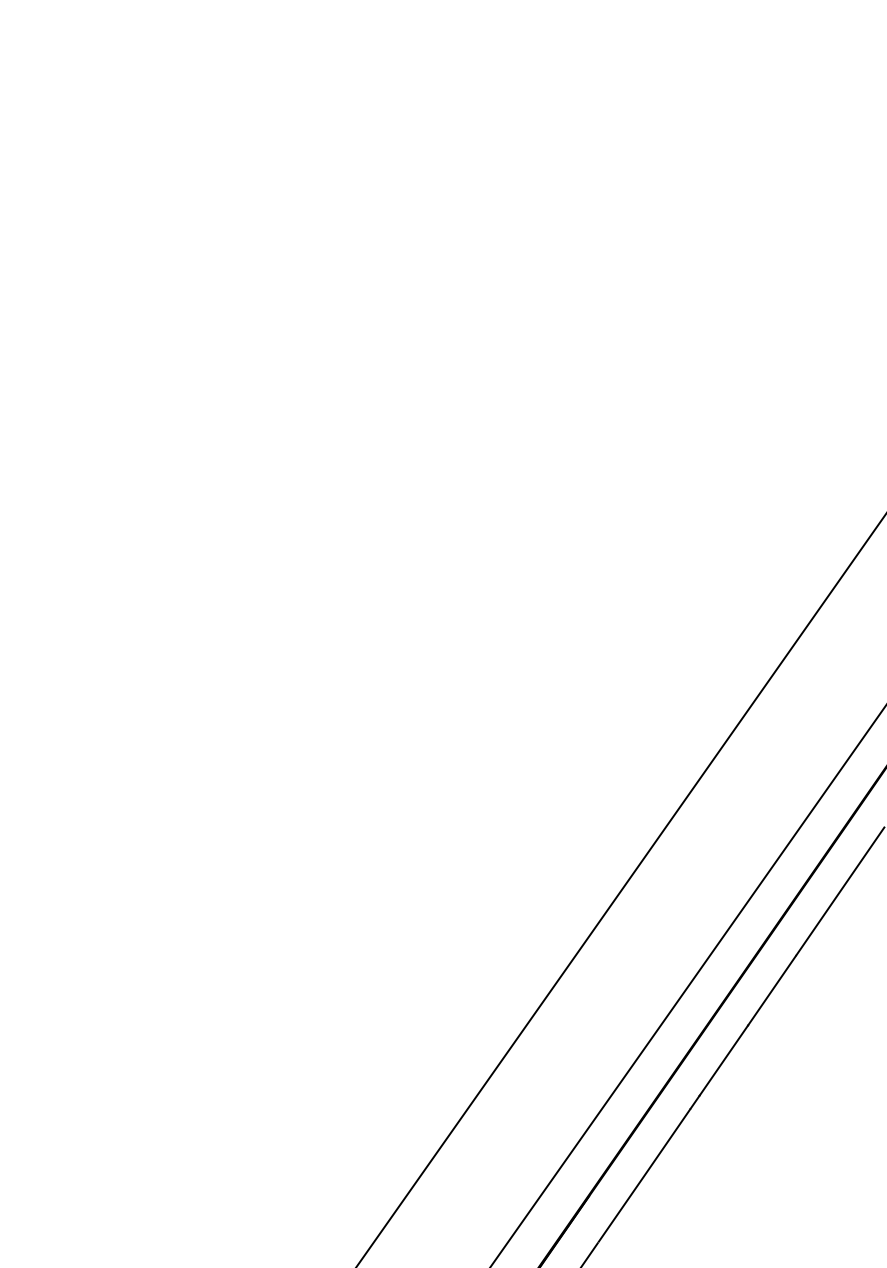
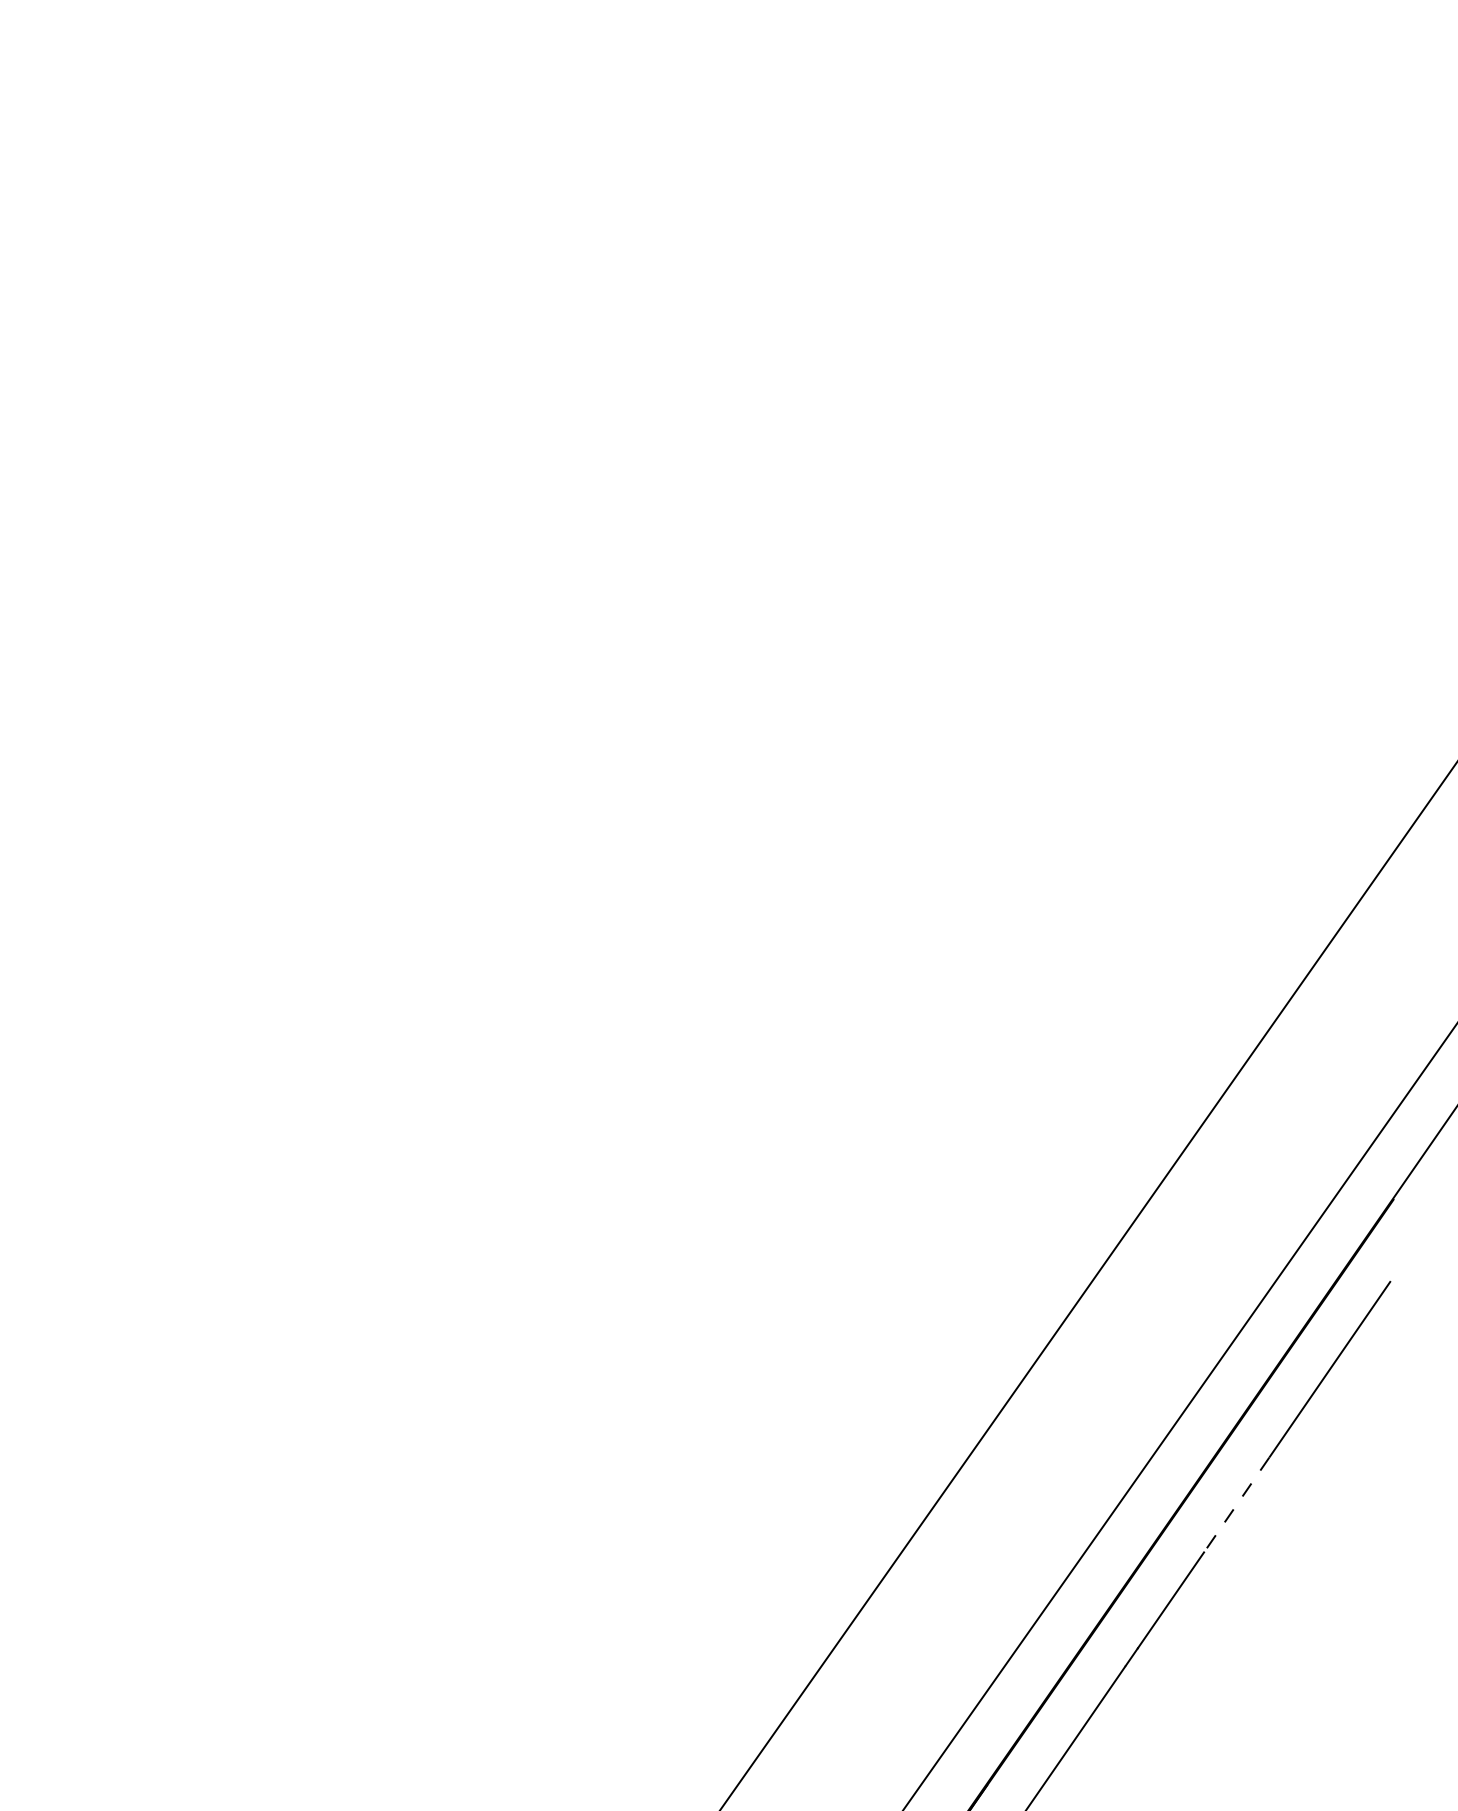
line: (771, 991) -> (1236, 1505), solid -> dashed

